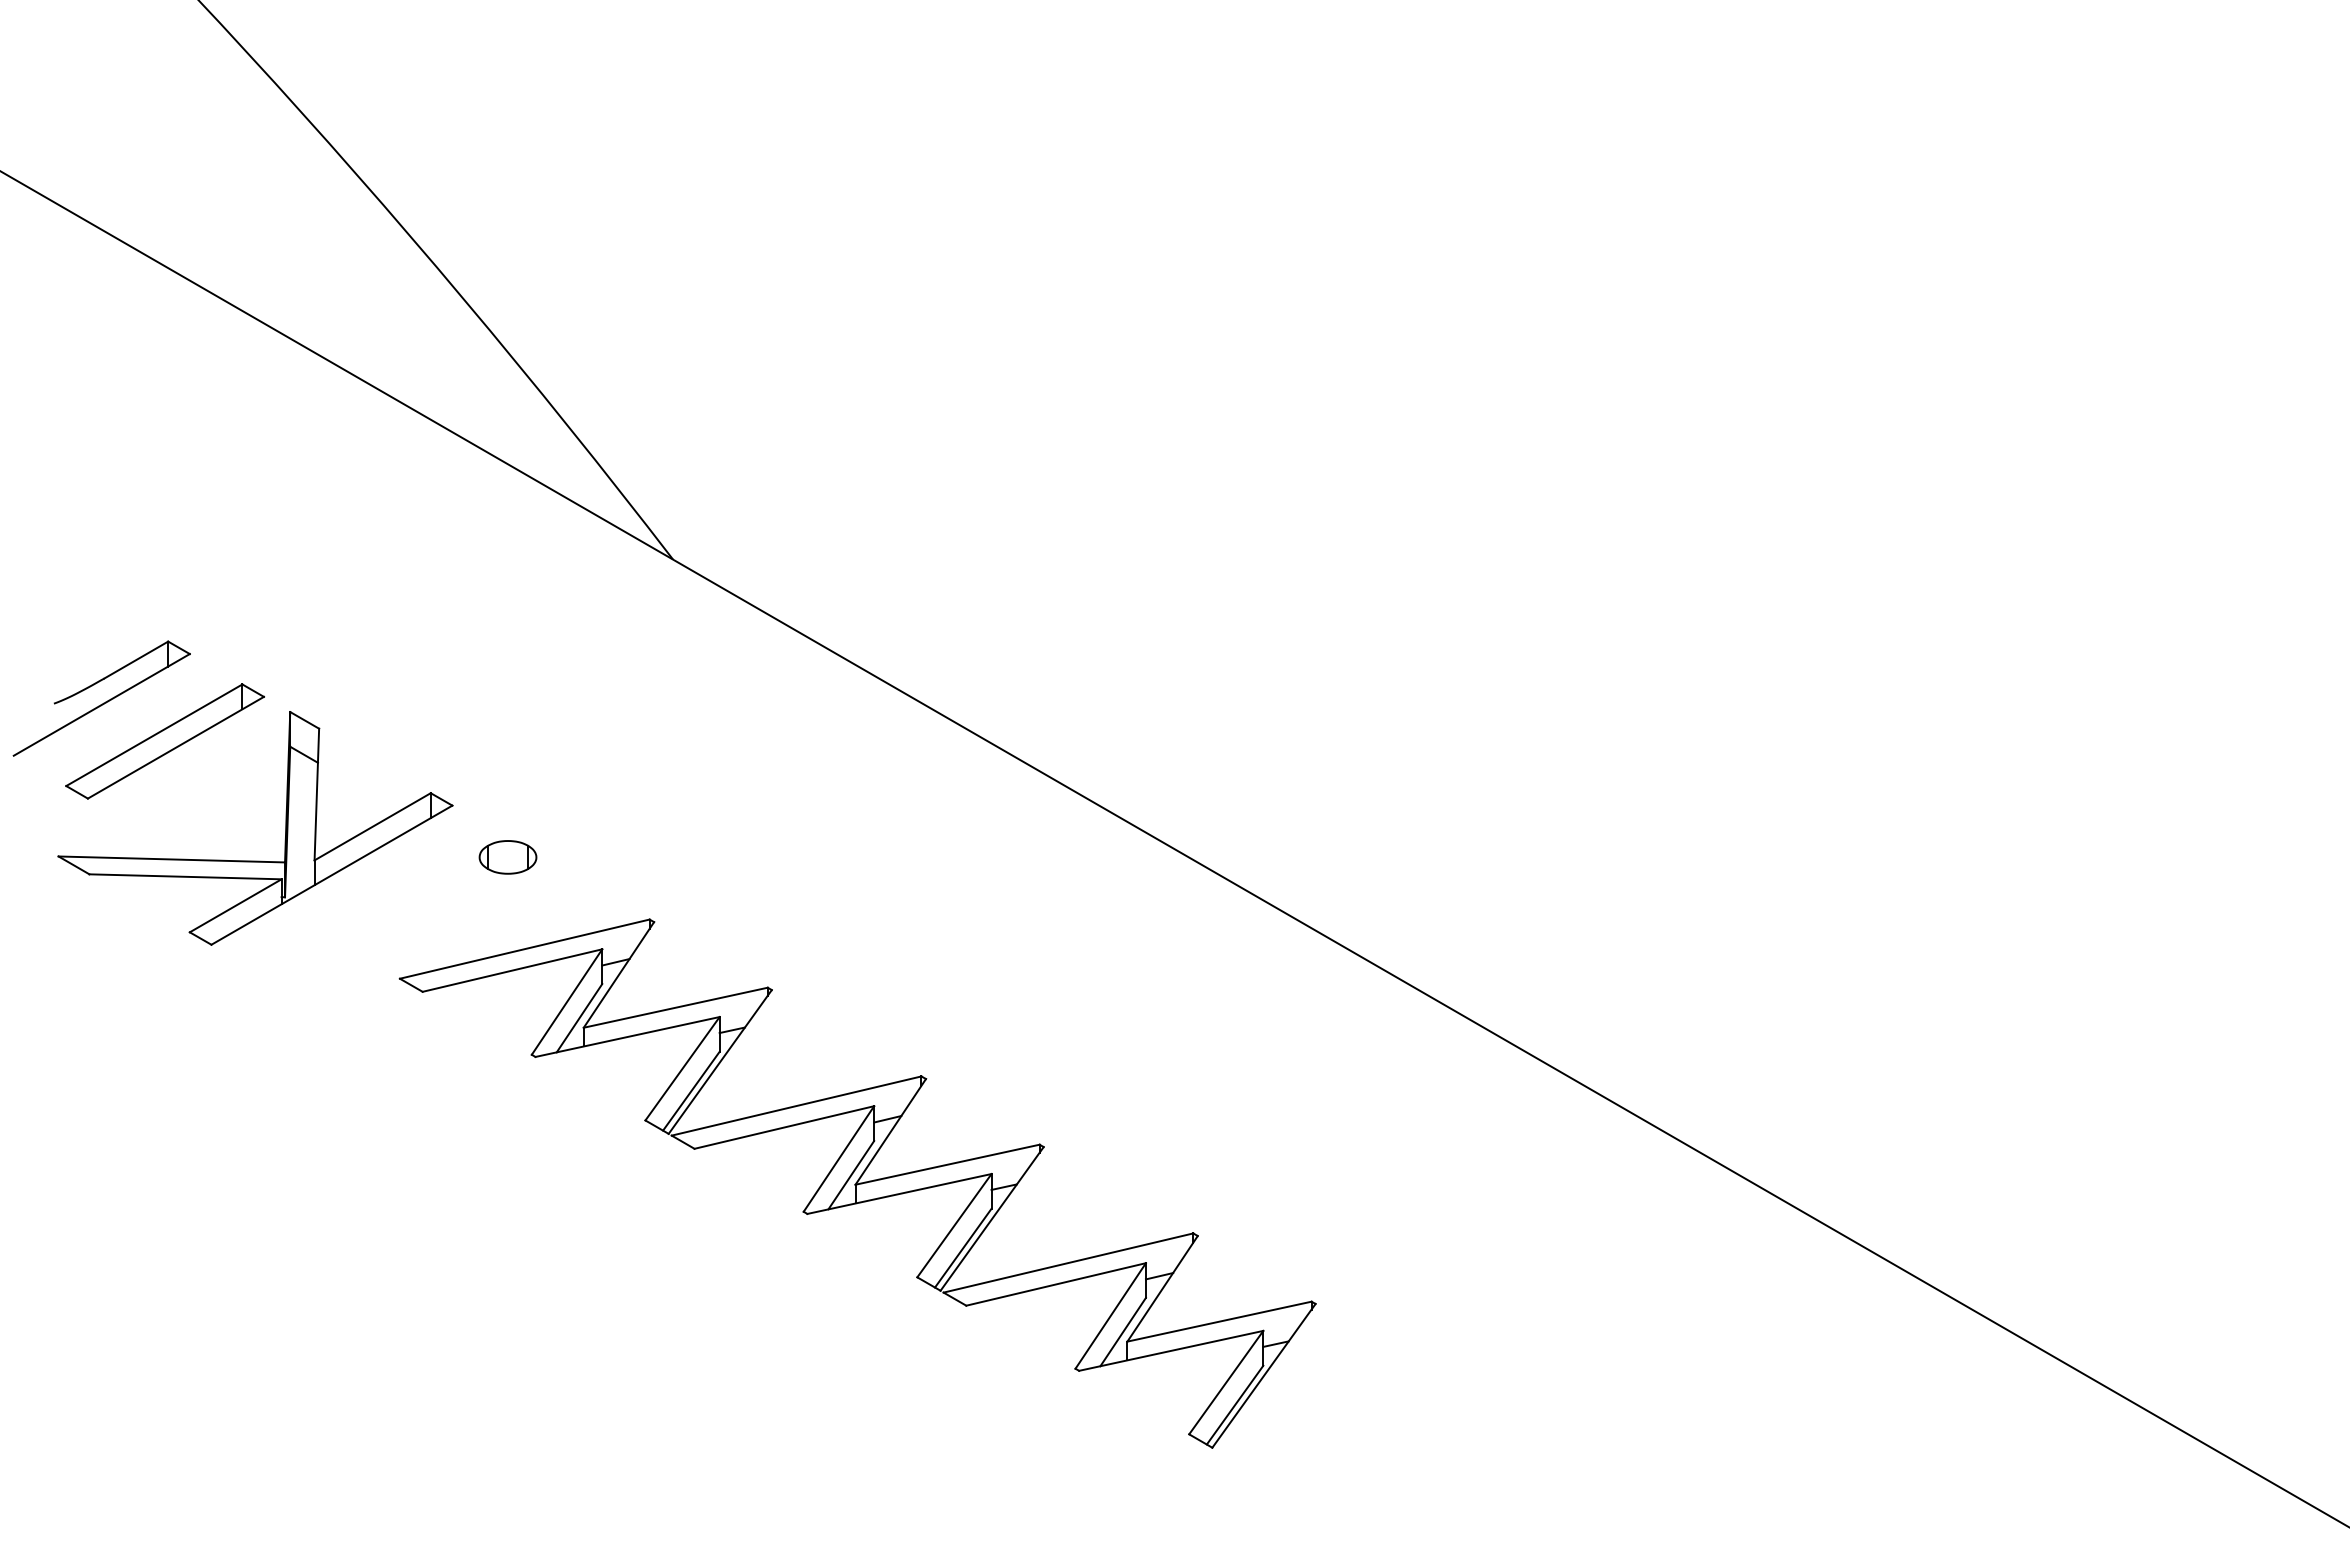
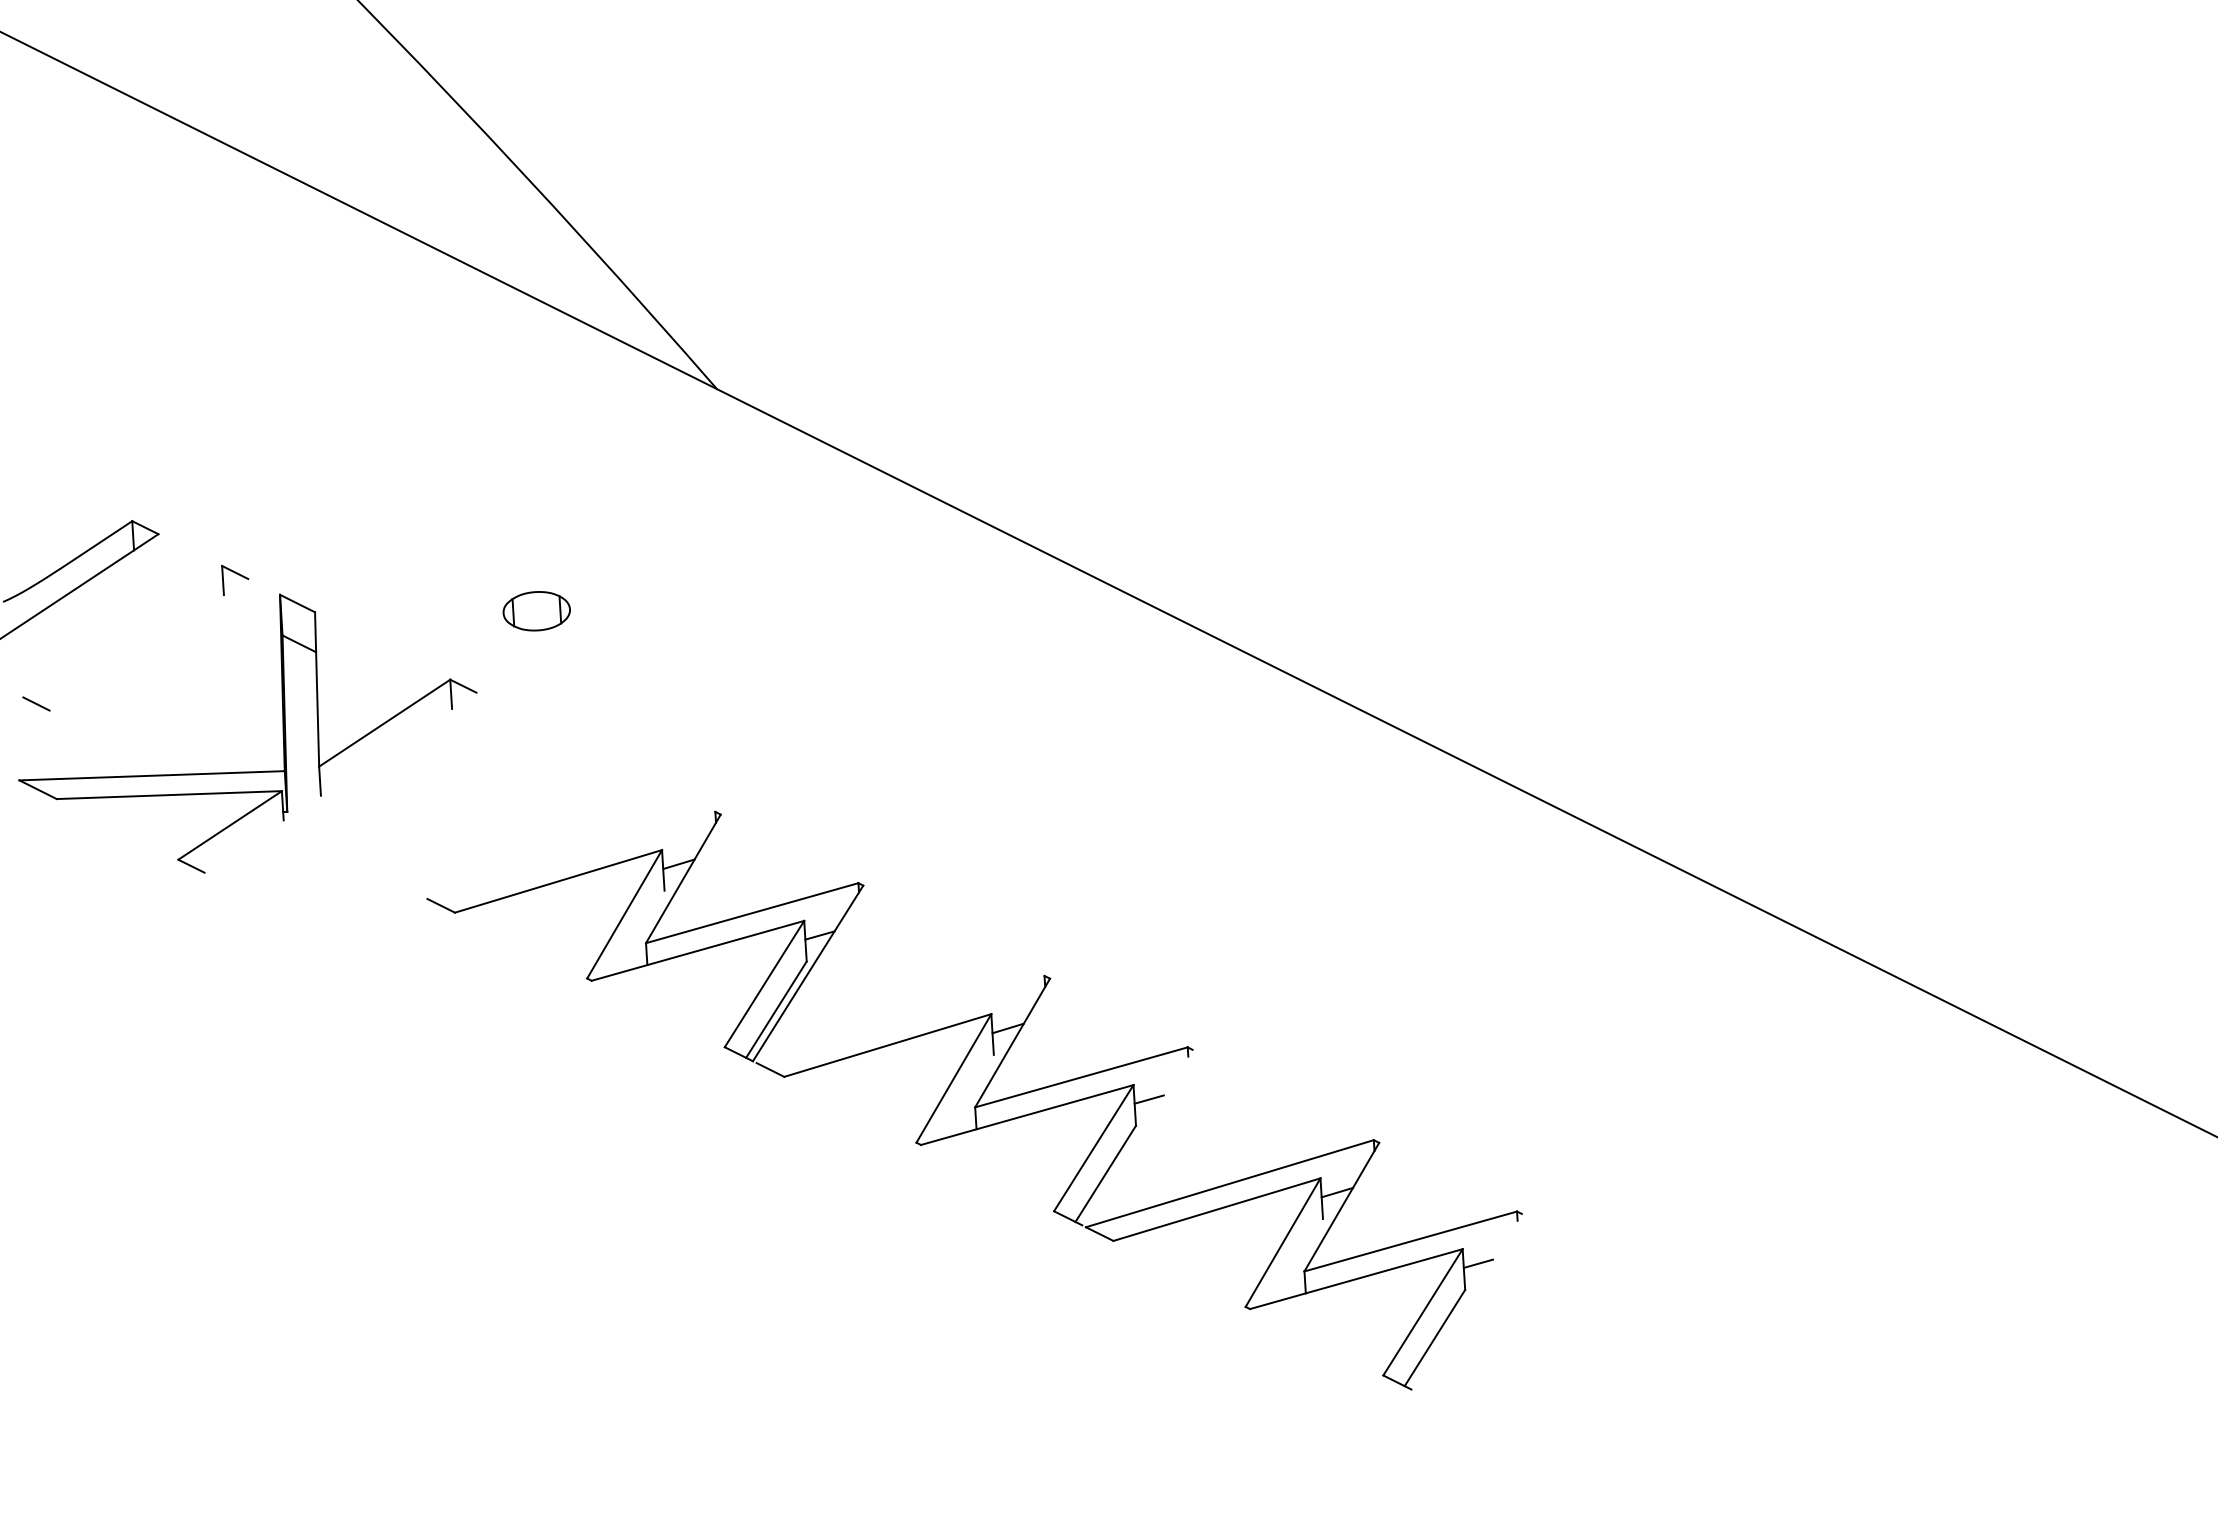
line: (154, 735) -> (122, 632), removed
line: (175, 747) -> (148, 644), removed
part: (507, 857) -> (536, 611), moved
line: (331, 874) -> (339, 781), removed
line: (524, 948) -> (571, 854), removed
line: (579, 1018) -> (640, 932), removed
line: (796, 1105) -> (900, 1018), removed
line: (851, 1175) -> (969, 1096), removed
line: (991, 1218) -> (1136, 1137), removed
line: (1122, 1331) -> (1297, 1259), removed
line: (1263, 1375) -> (1466, 1301), removed

